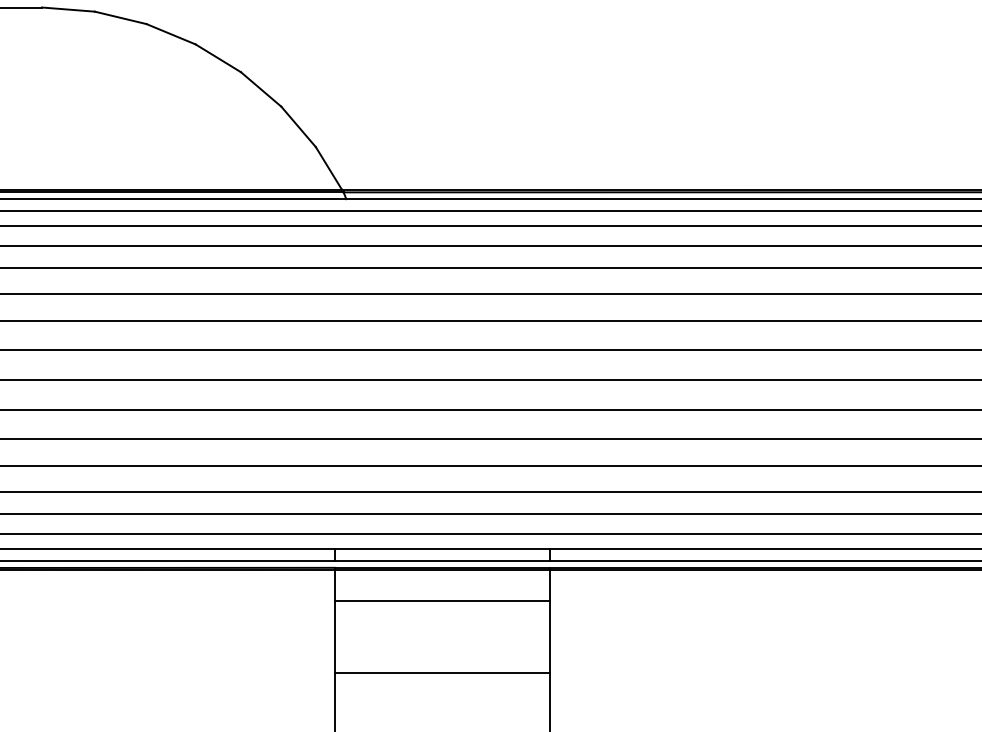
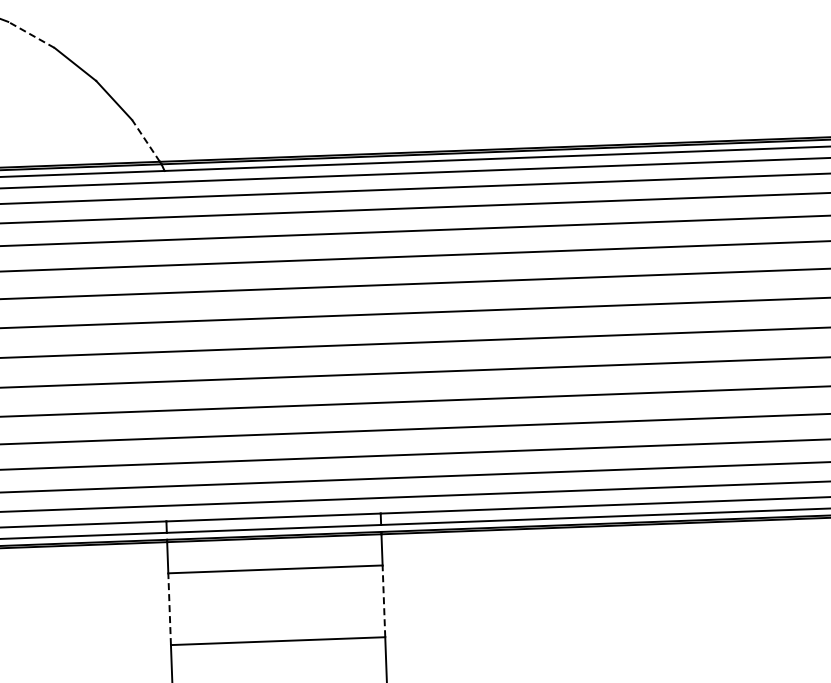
line: (218, 58) -> (31, 35), solid -> dashed
line: (328, 168) -> (145, 140), solid -> dashed
line: (335, 637) -> (169, 609), solid -> dashed
line: (549, 637) -> (383, 601), solid -> dashed

